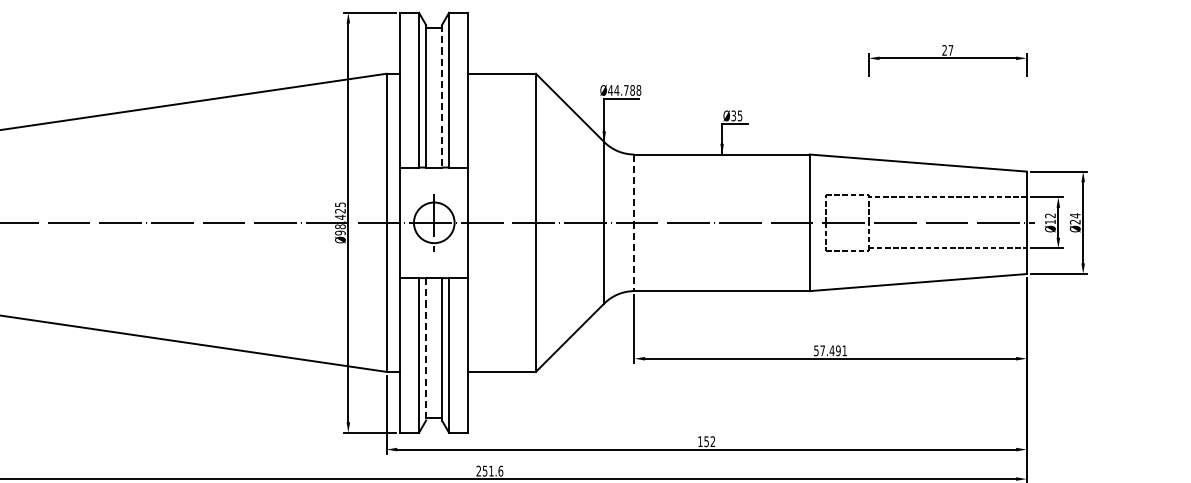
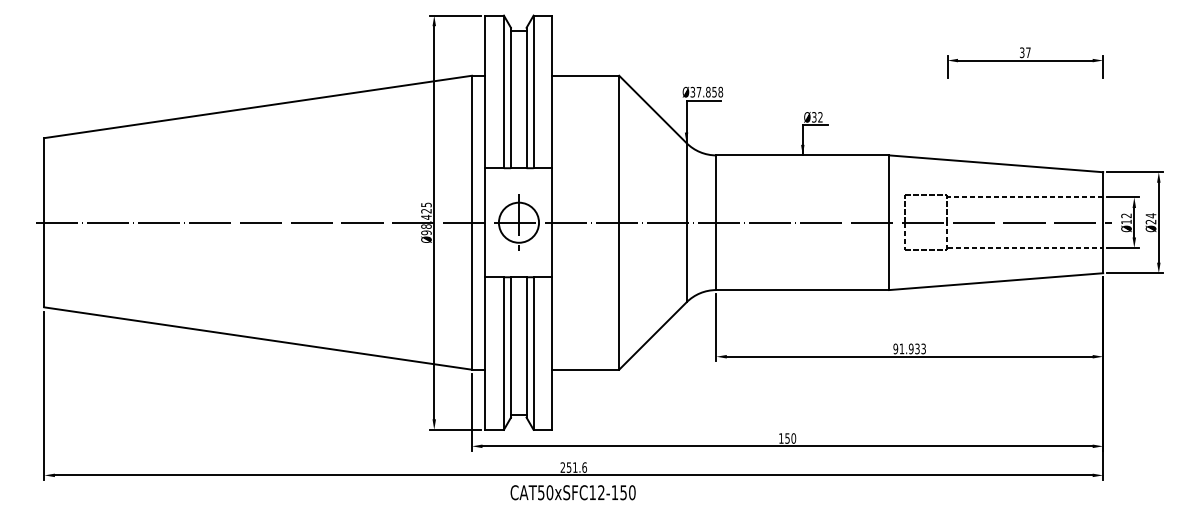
text: (944, 51) -> (1022, 53), 27 -> 37
text: (621, 89) -> (703, 91), Ø44.788 -> Ø37.858
line: (441, 96) -> (526, 98), dashed -> solid
text: (740, 116) -> (820, 117), Ø35 -> Ø32
line: (634, 223) -> (716, 223), dashed -> solid
line: (425, 349) -> (510, 347), dashed -> solid
text: (830, 350) -> (909, 348), 57.491 -> 91.933
text: (712, 441) -> (793, 438), 152 -> 150

